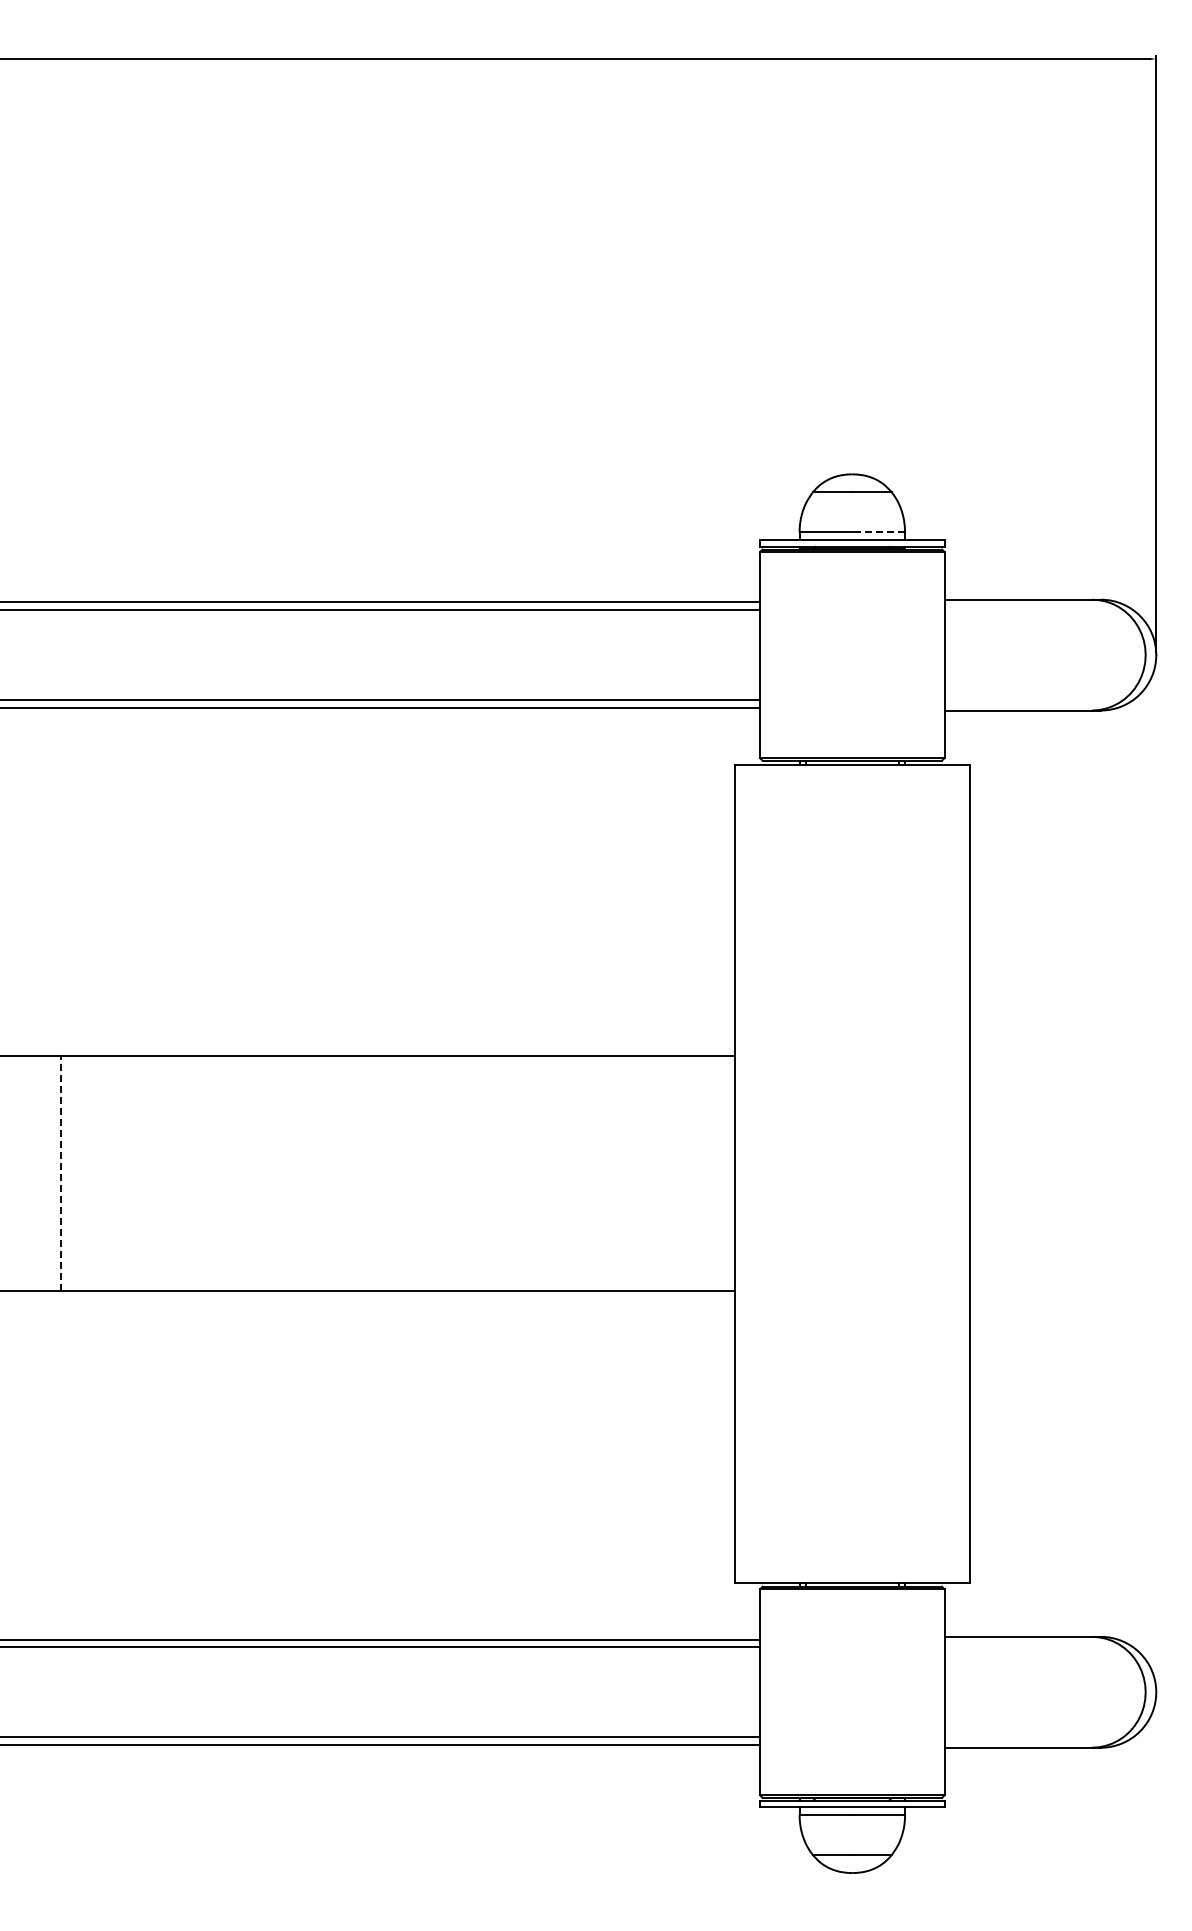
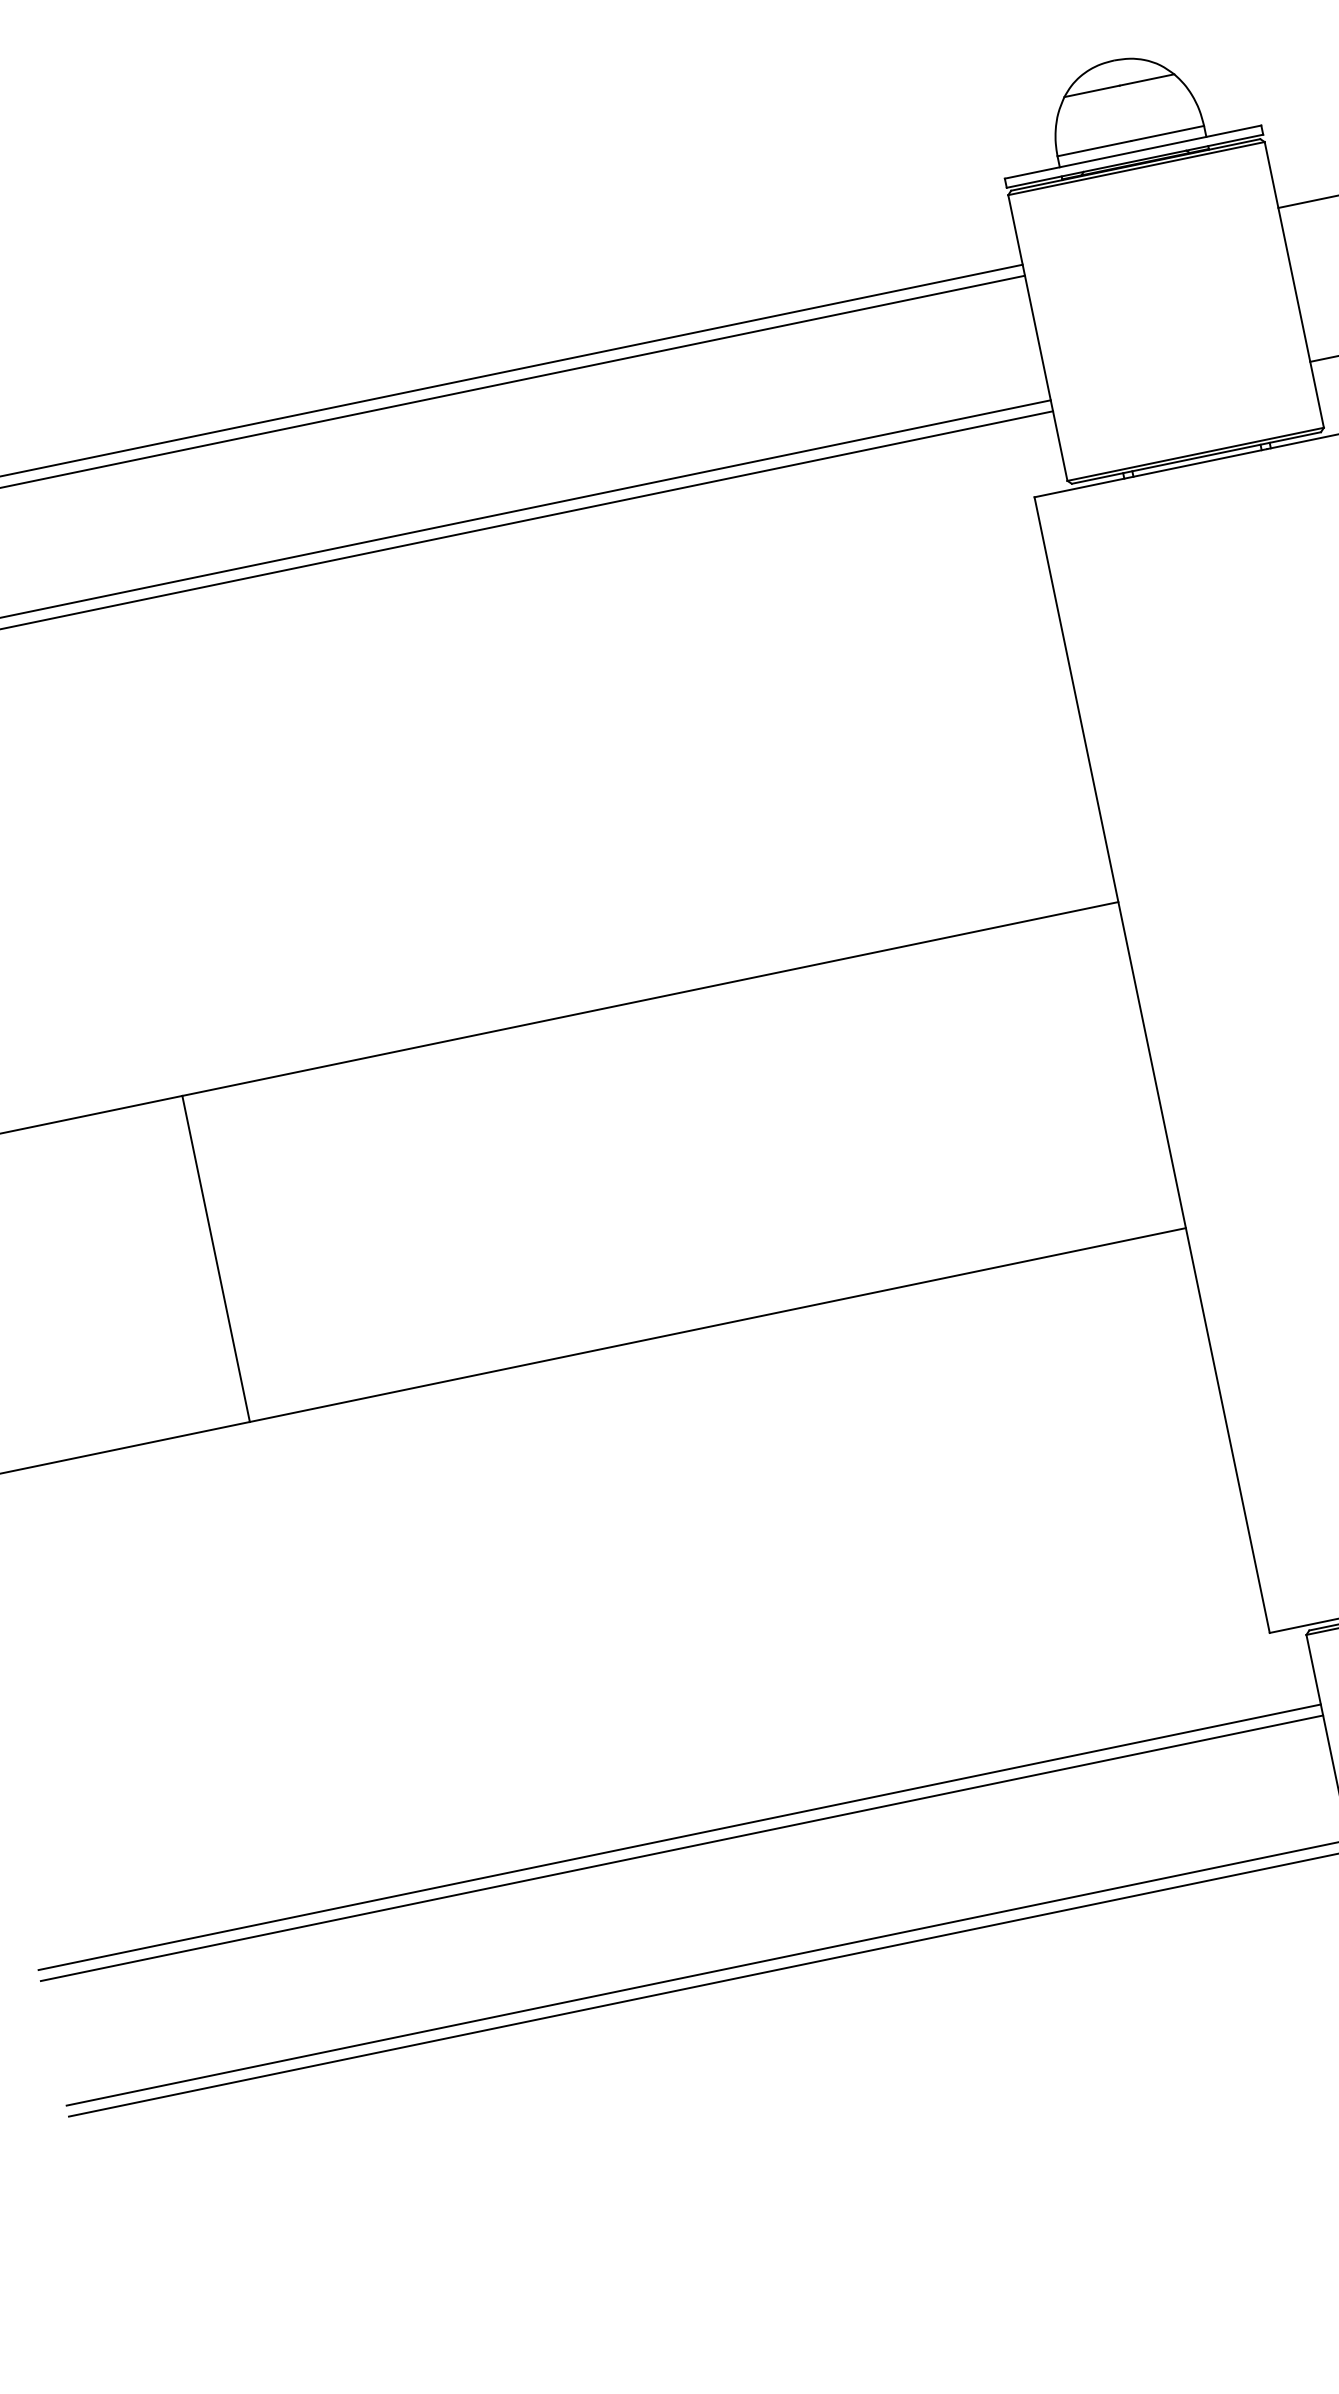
line: (878, 532) -> (1167, 133), dashed -> solid
line: (60, 1173) -> (215, 1258), dashed -> solid

